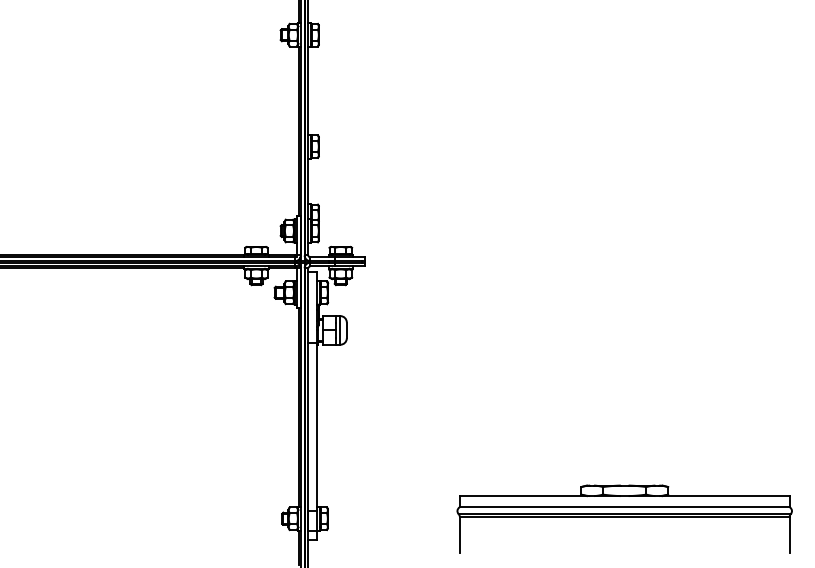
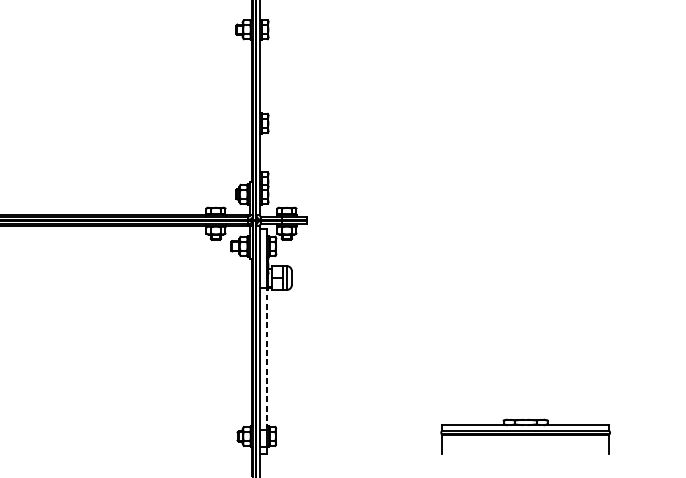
line: (317, 426) -> (267, 358), solid -> dashed
part: (624, 518) -> (525, 436), size x0.6

